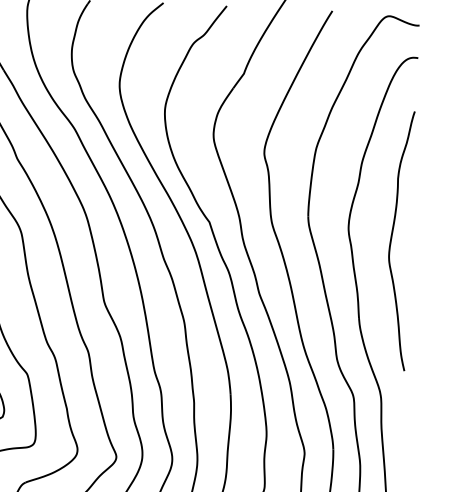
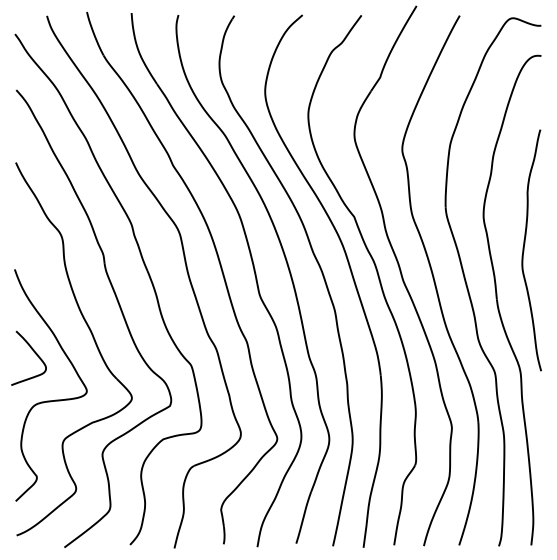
curve: (392, 240) -> (524, 250), moved

